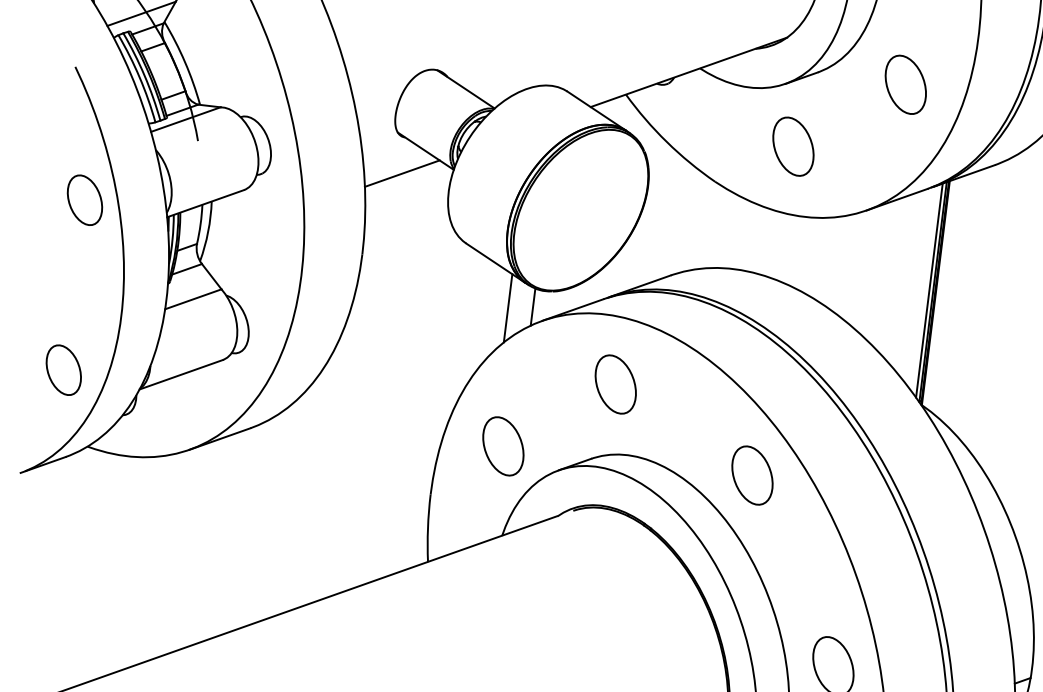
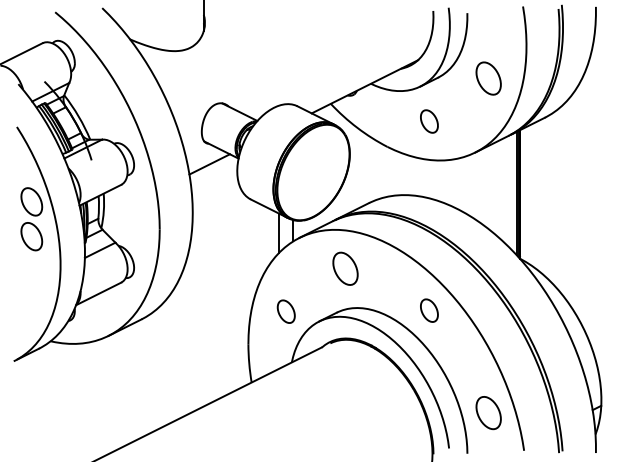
part: (793, 146) -> (429, 121), size x0.7
part: (63, 369) -> (31, 236), moved
part: (503, 445) -> (286, 311), size x0.7
part: (752, 475) -> (429, 310), size x0.7

